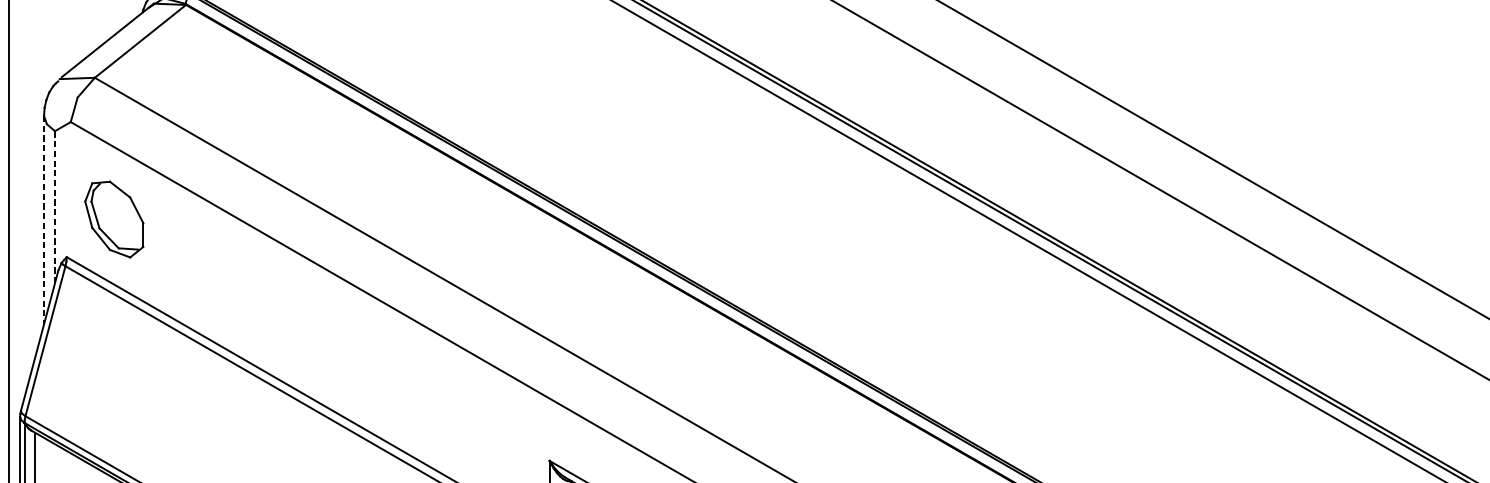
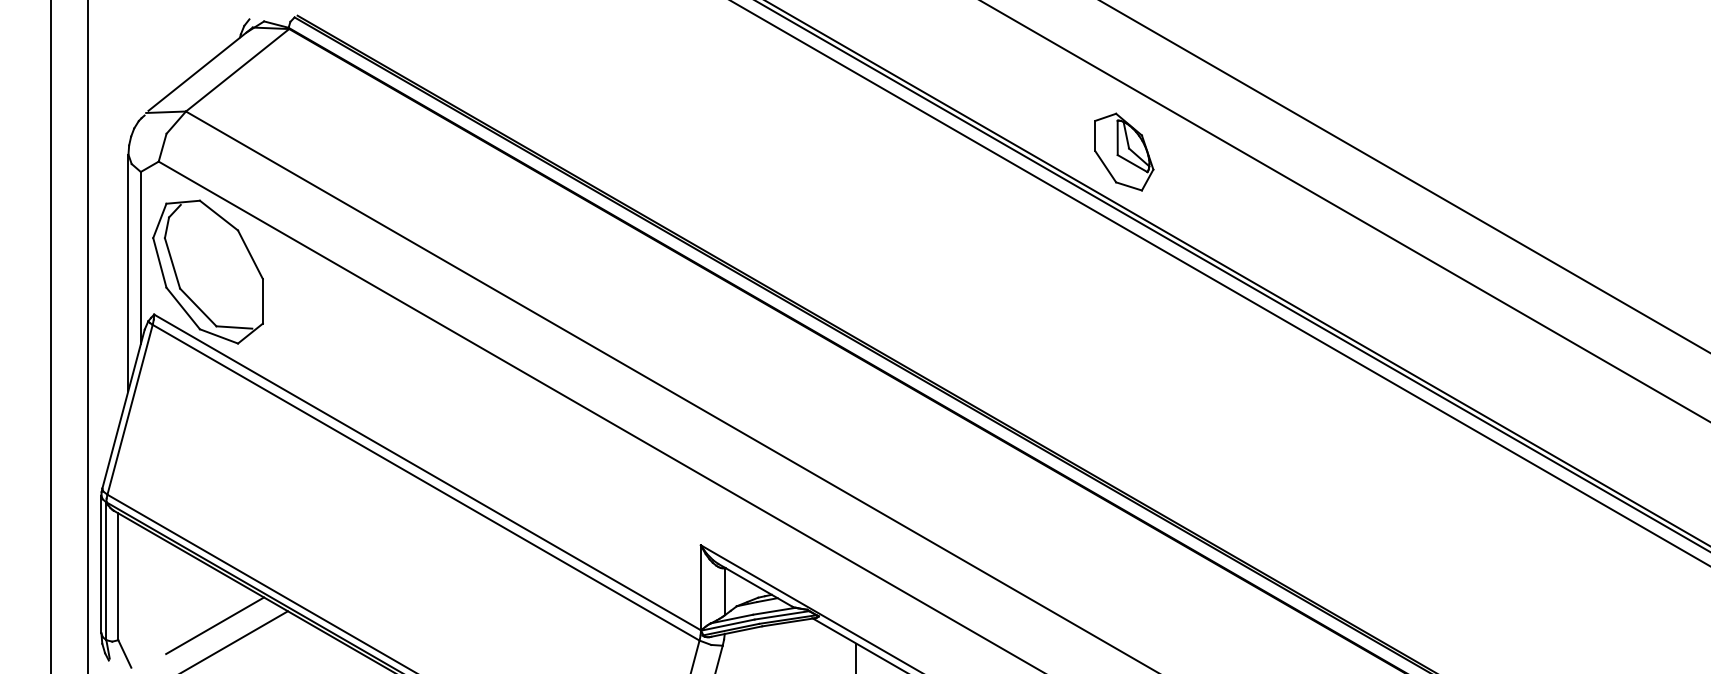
part: (923, 113) -> (1124, 151), added
line: (54, 206) -> (140, 257), dashed -> solid
part: (113, 219) -> (207, 271), size x1.67
line: (44, 220) -> (128, 273), dashed -> solid

